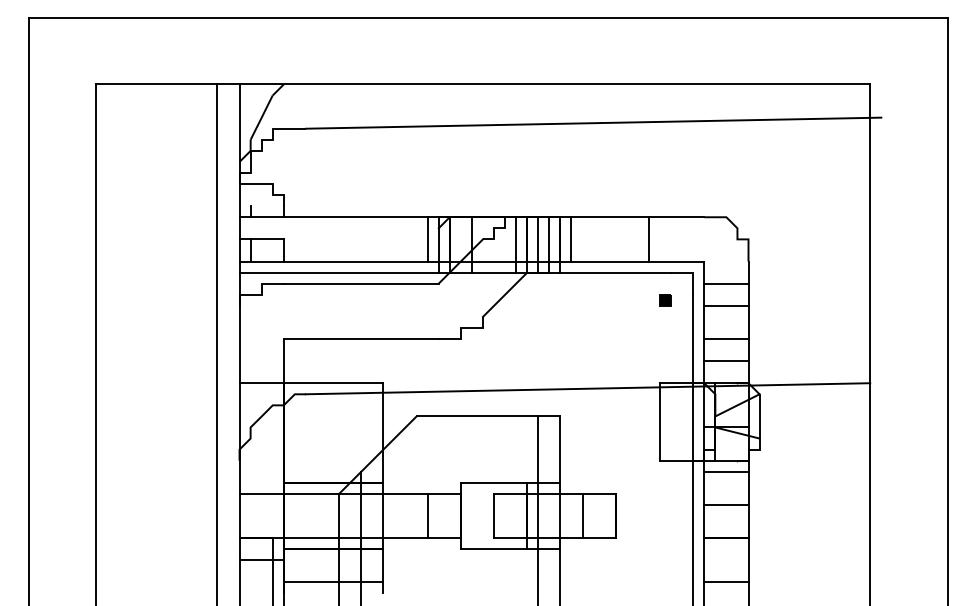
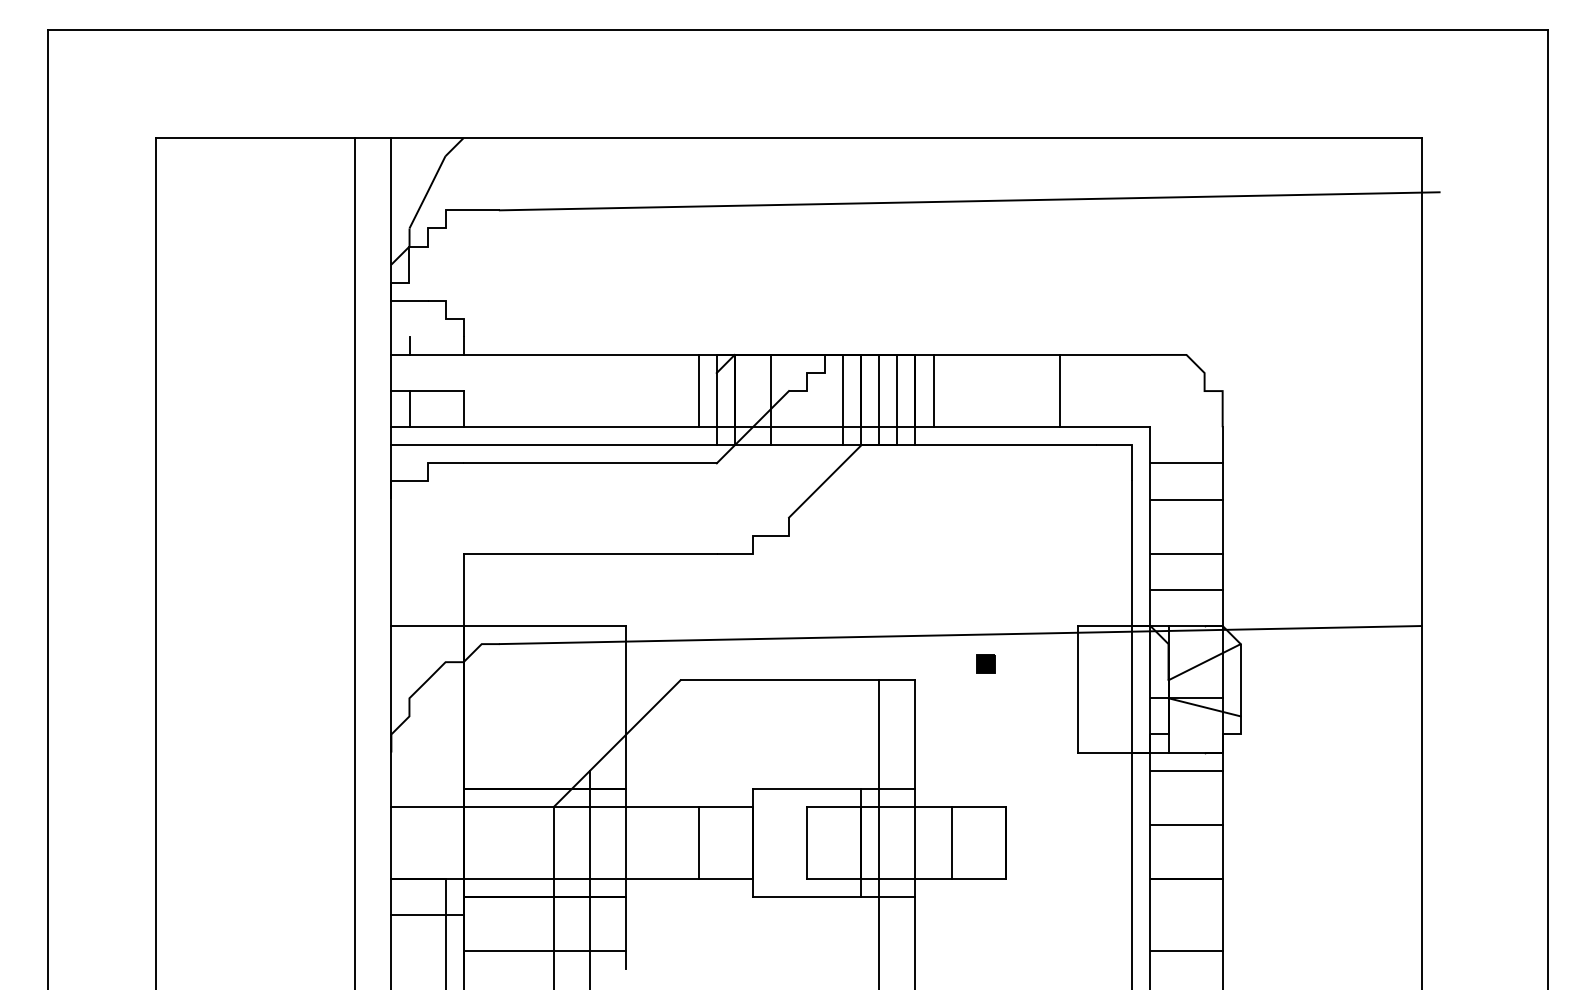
part: (665, 300) -> (985, 664), moved

